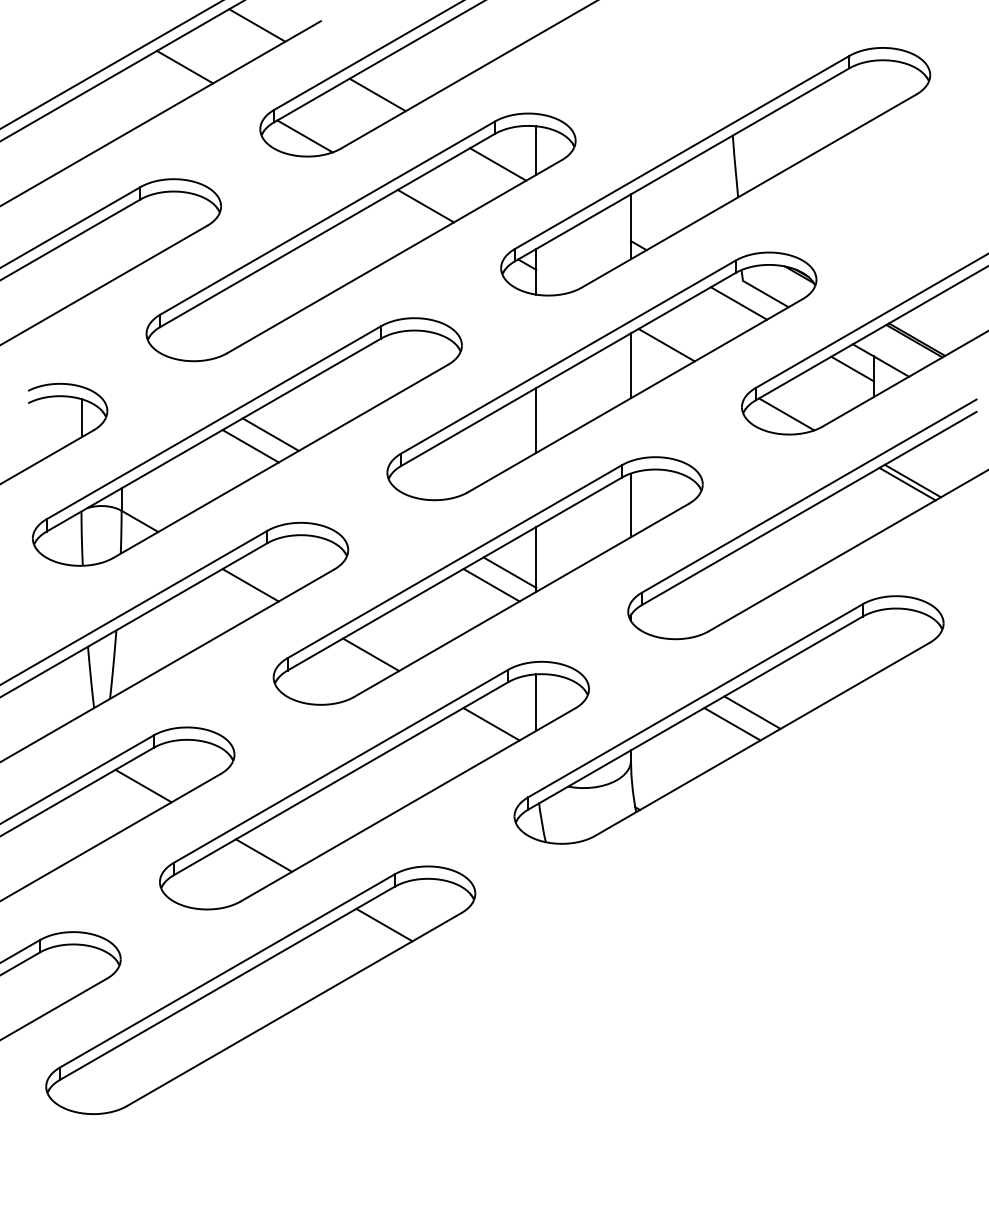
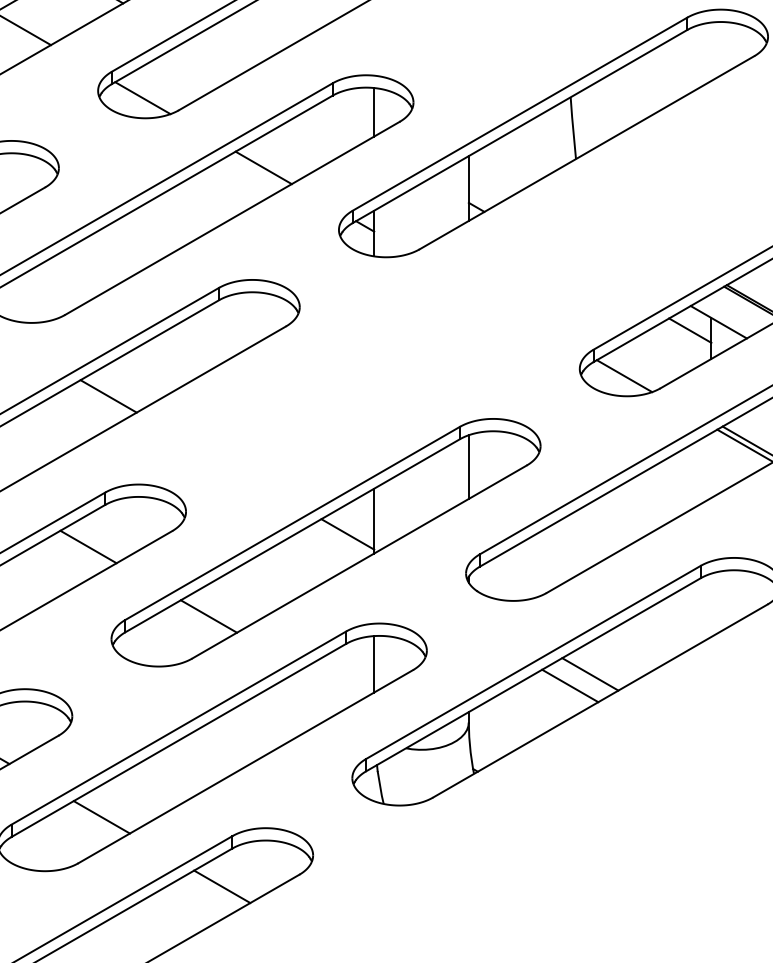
line: (377, 94) -> (215, 56), removed
line: (498, 164) -> (336, 126), removed
part: (601, 376) -> (439, 338), removed
line: (250, 446) -> (88, 408), removed
line: (491, 585) -> (329, 547), removed
line: (491, 724) -> (329, 686), removed

